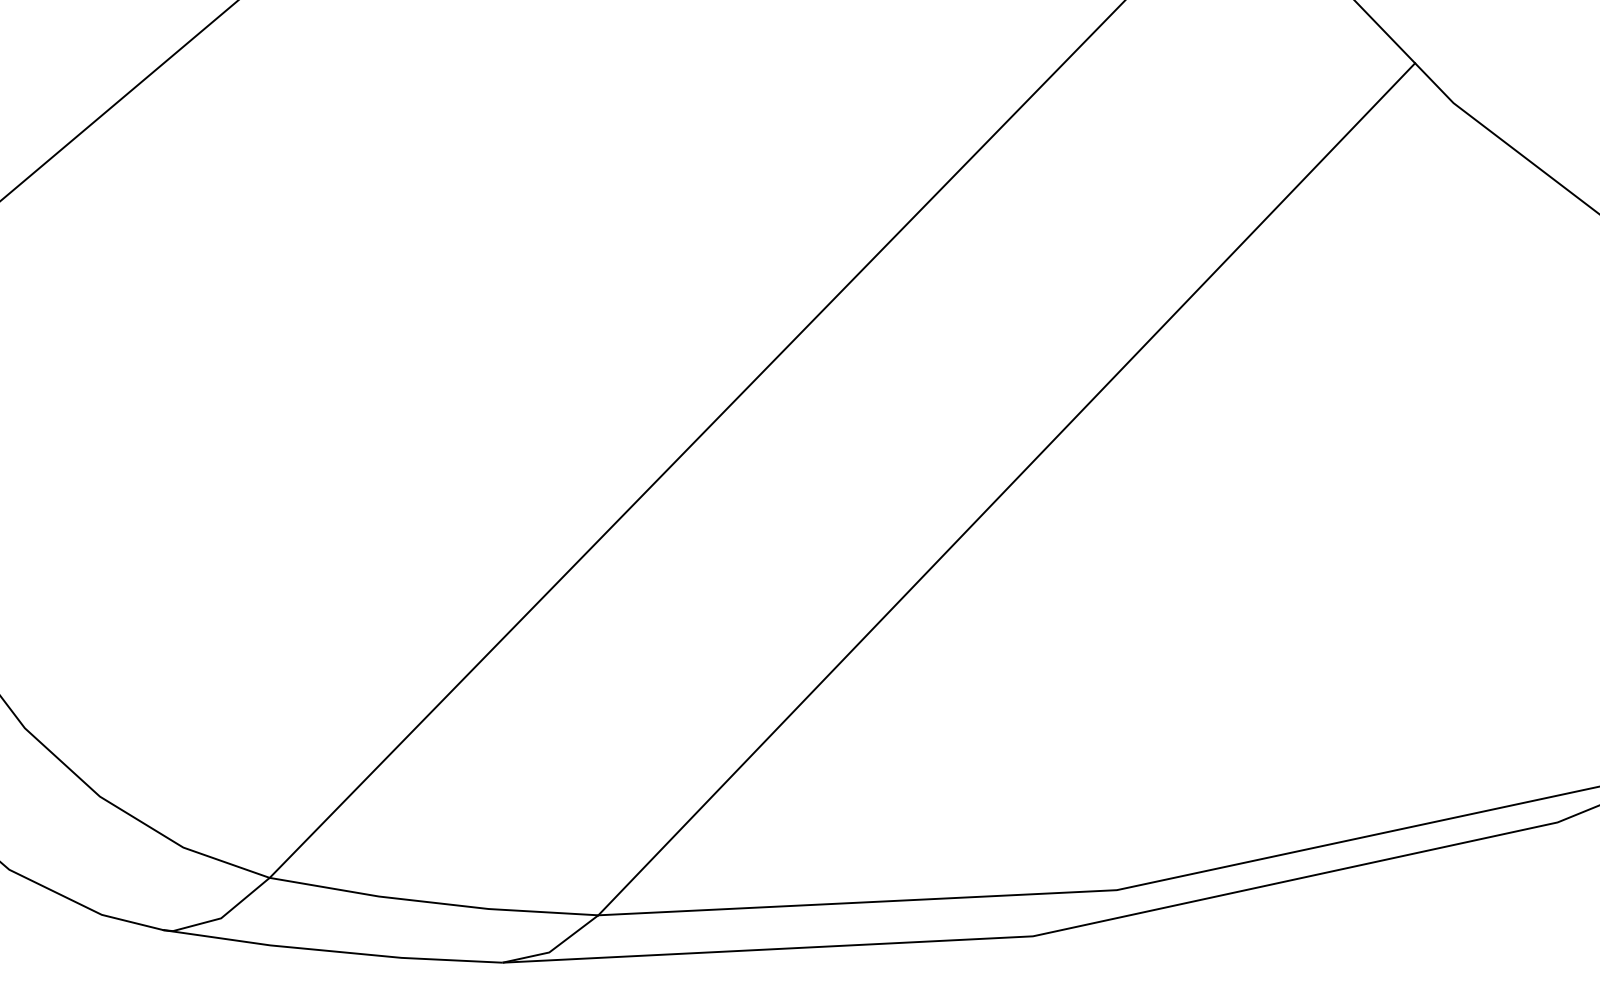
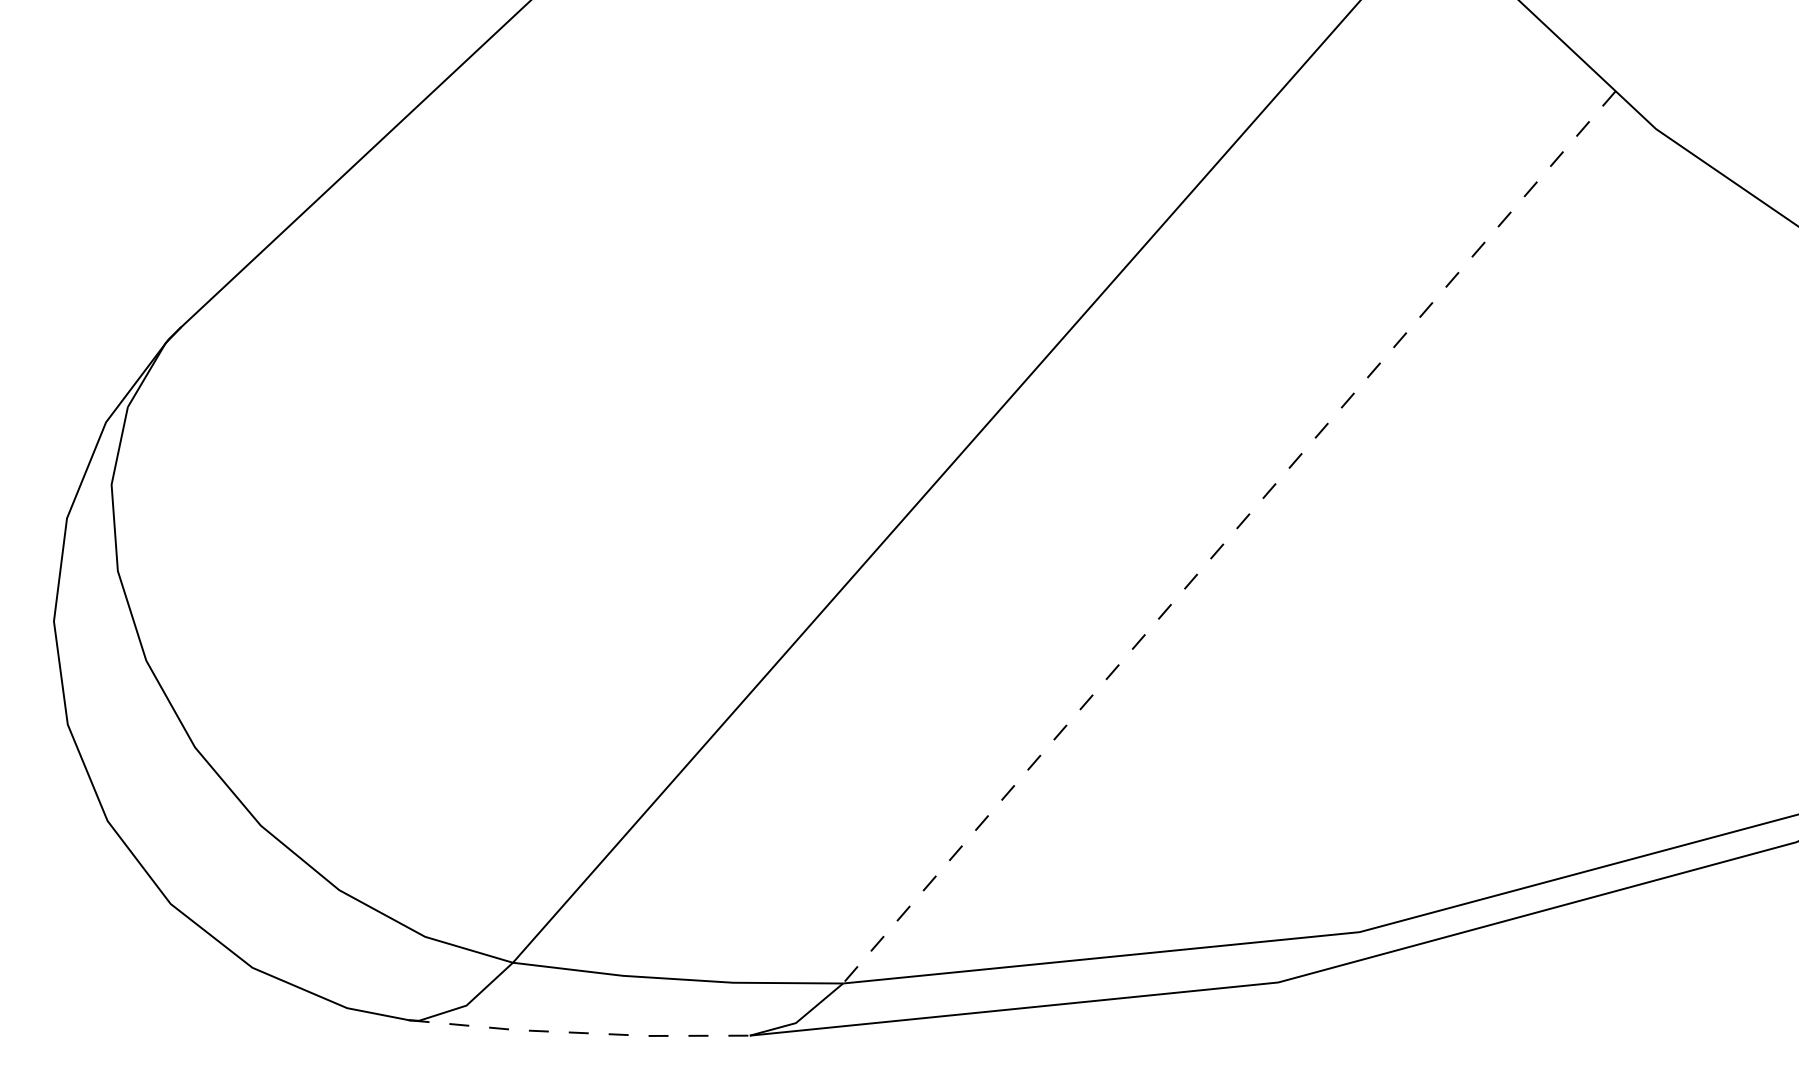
line: (1006, 489) -> (1229, 537), solid -> dashed
line: (332, 950) -> (579, 1032), solid -> dashed

